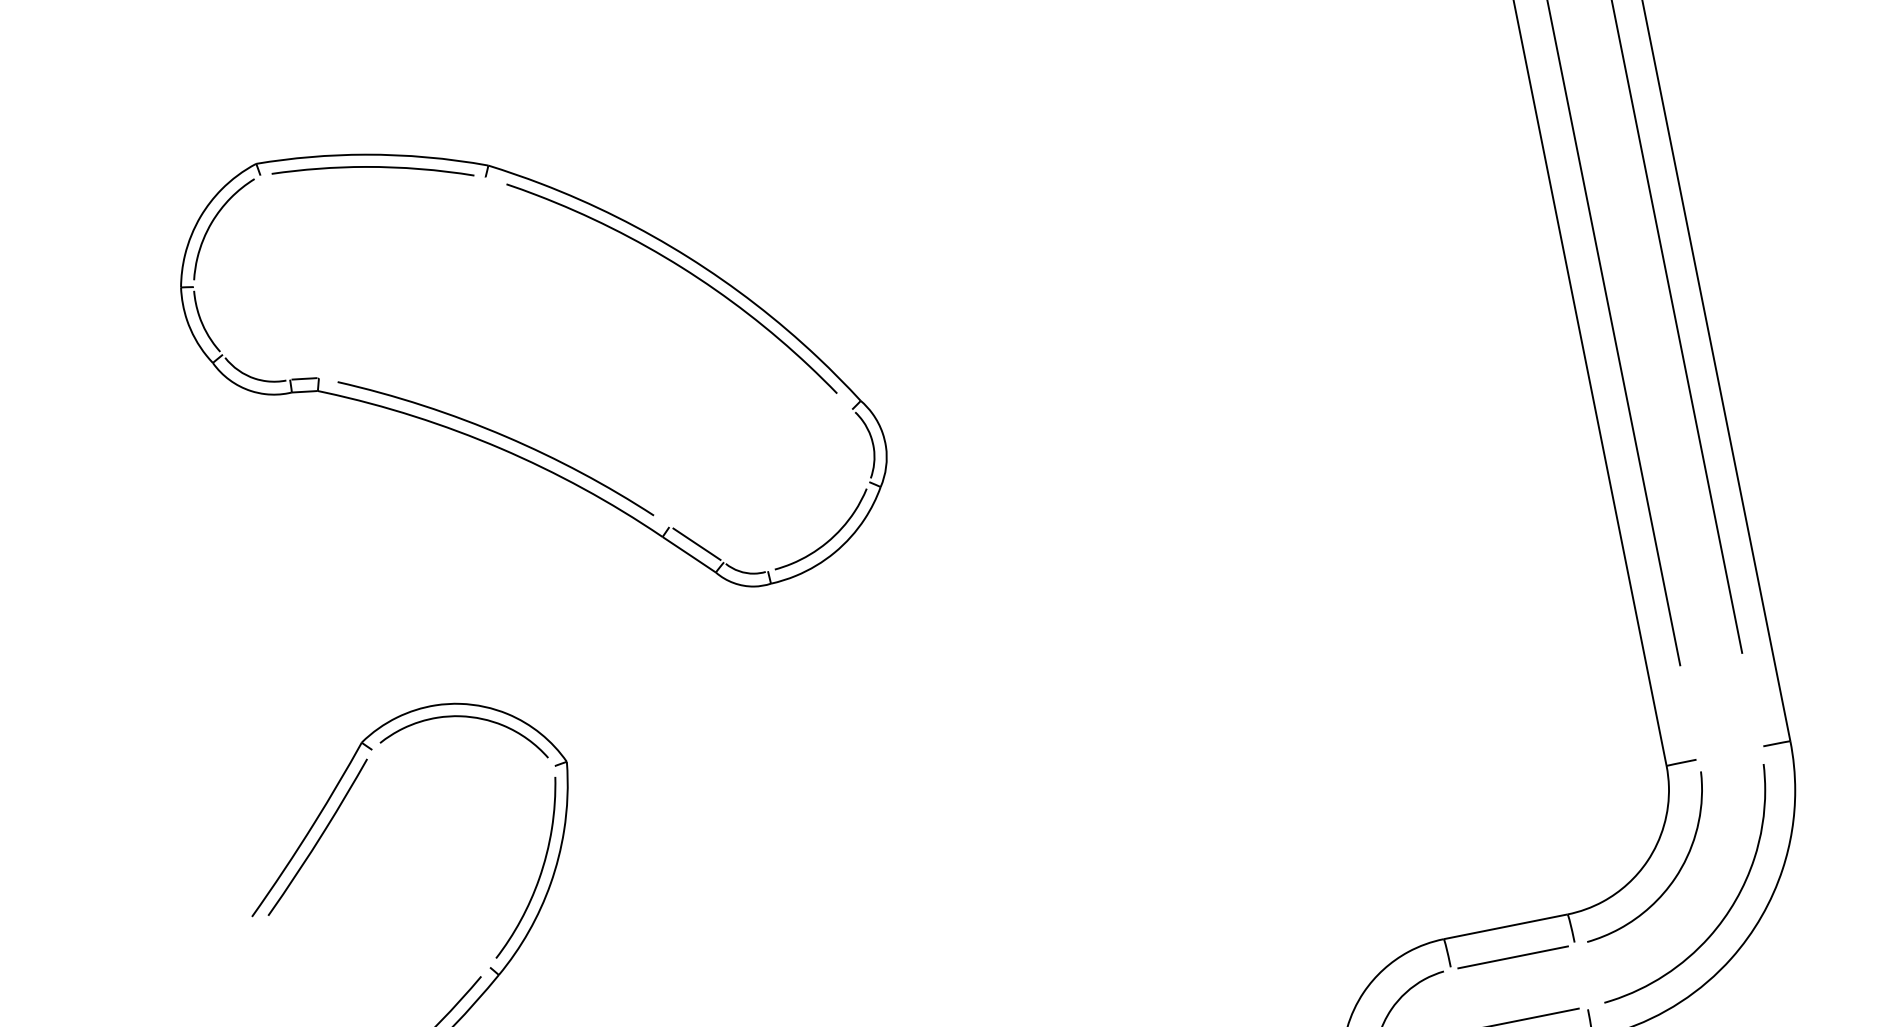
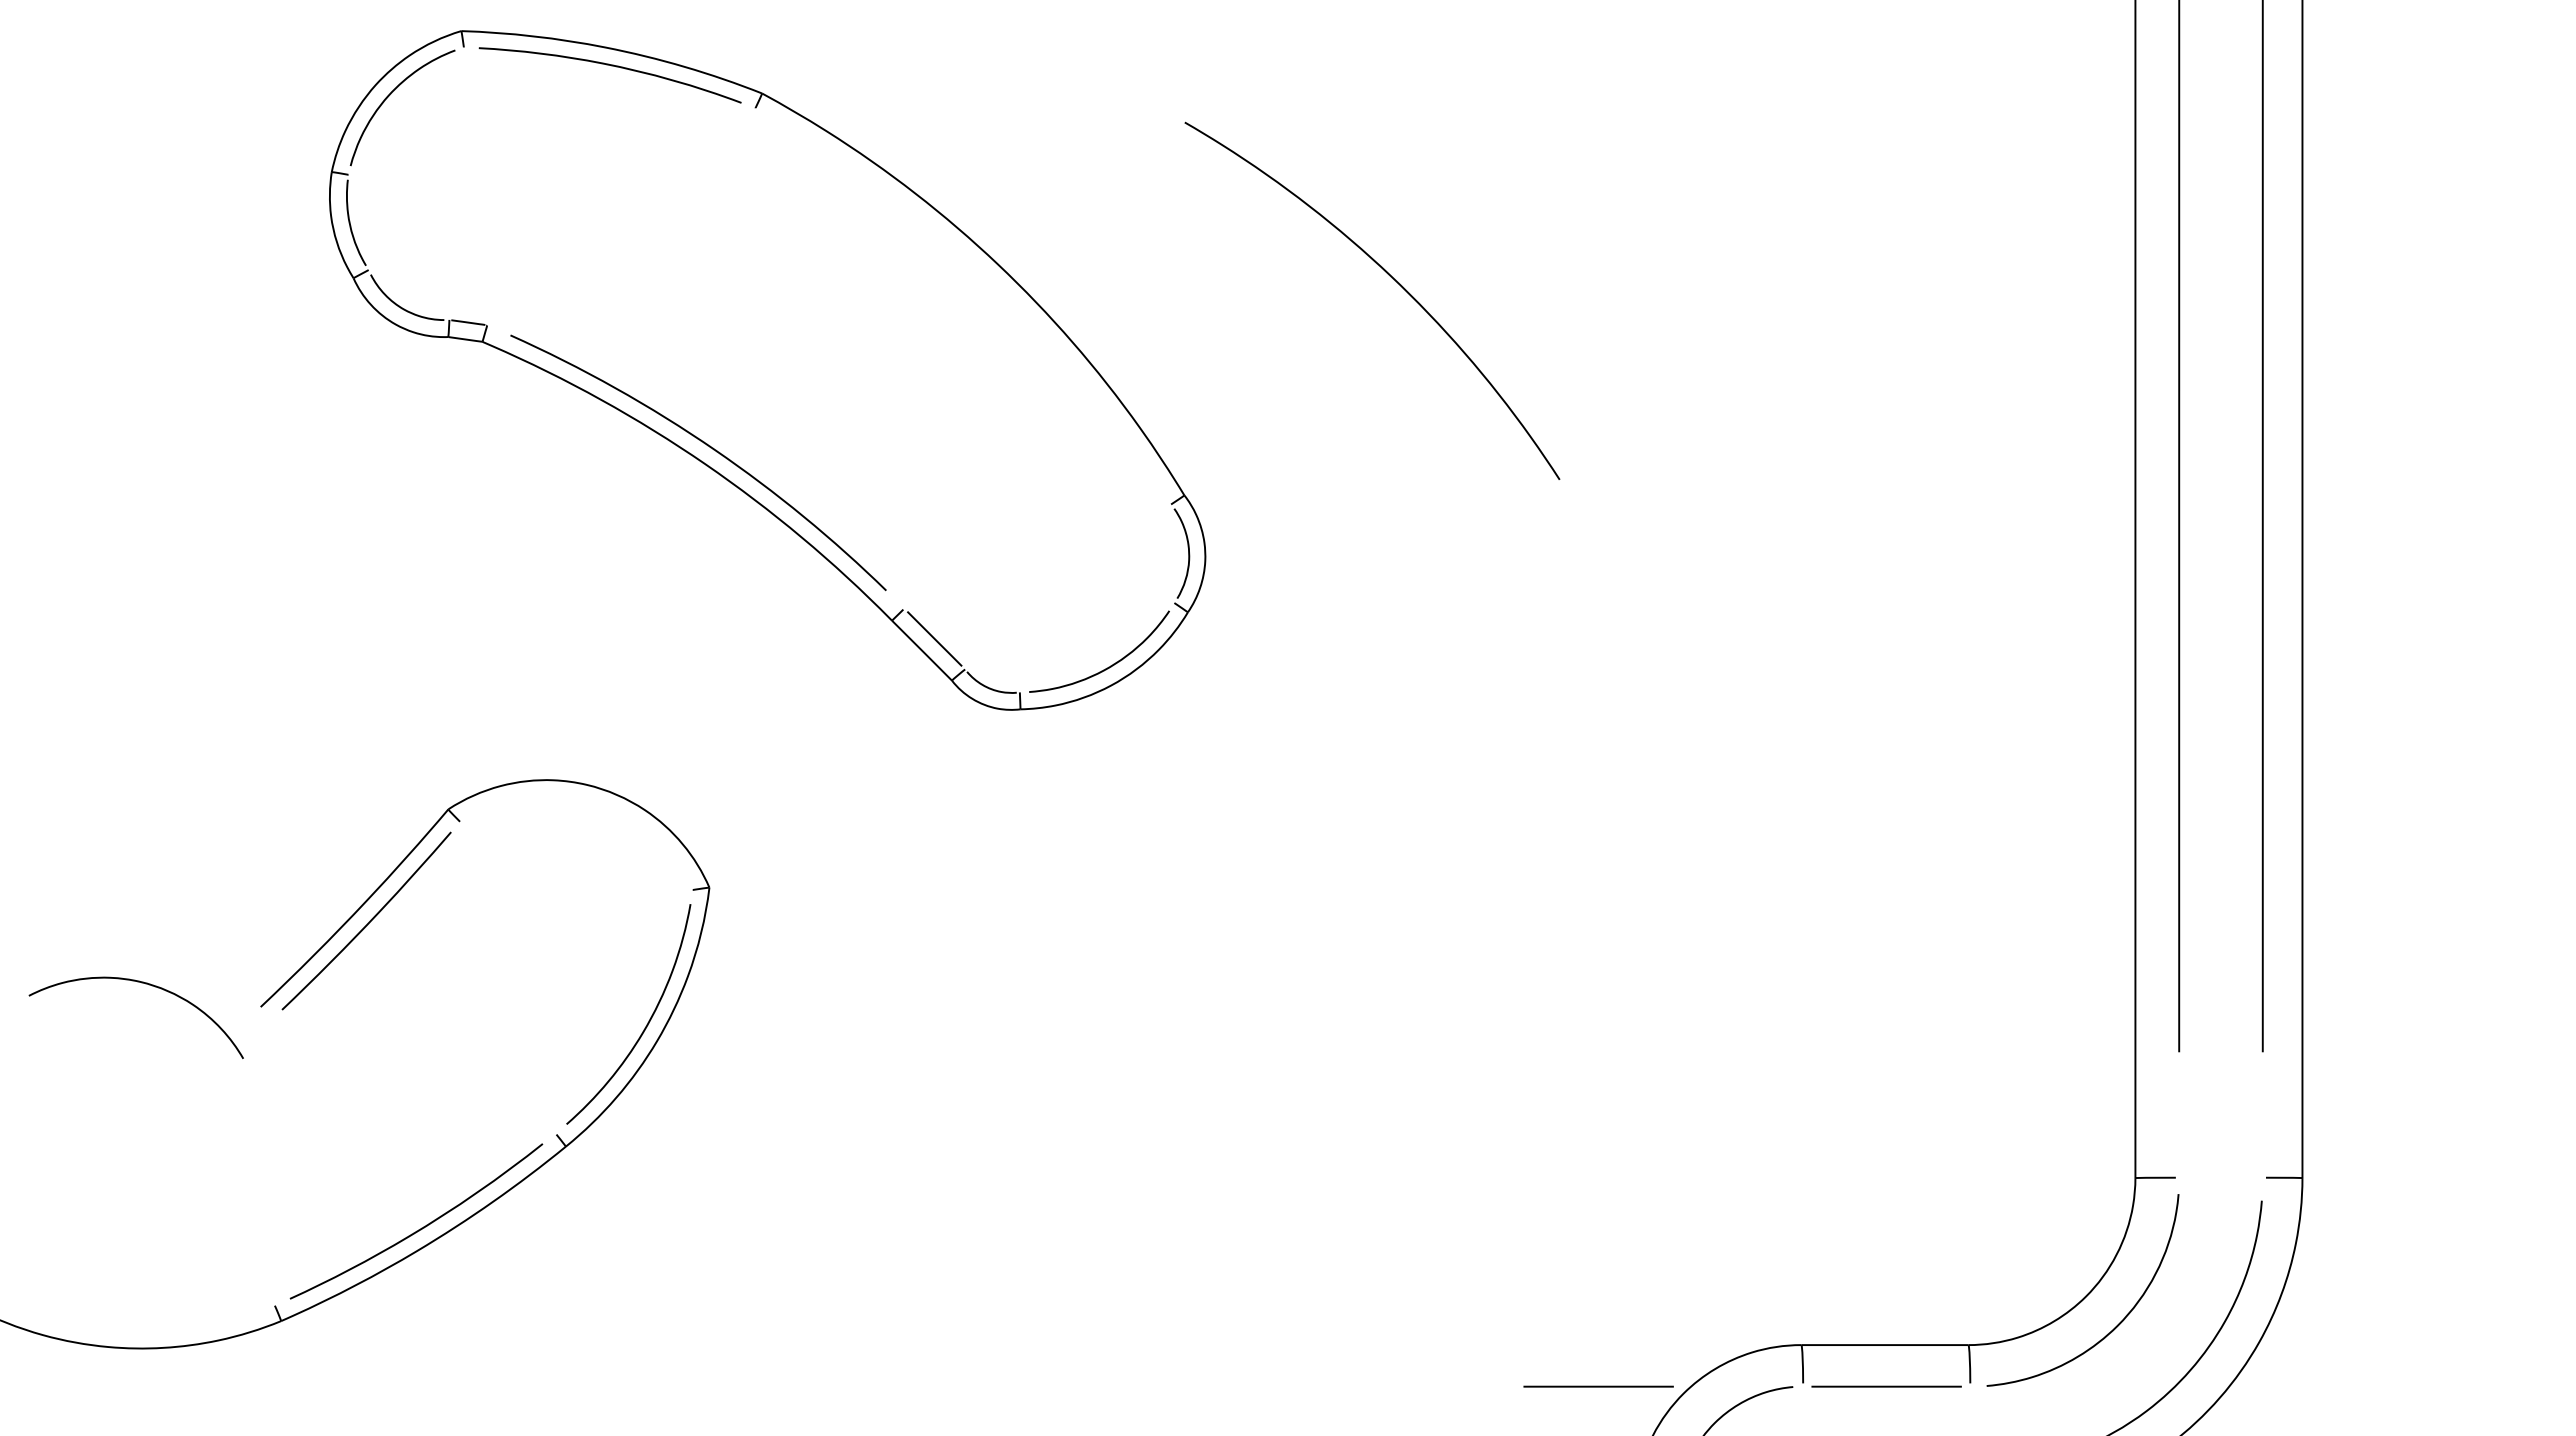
curve: (681, 268) -> (1390, 277), moved
curve: (464, 717) -> (145, 984), moved
line: (1299, 999) -> (1598, 1386), added

